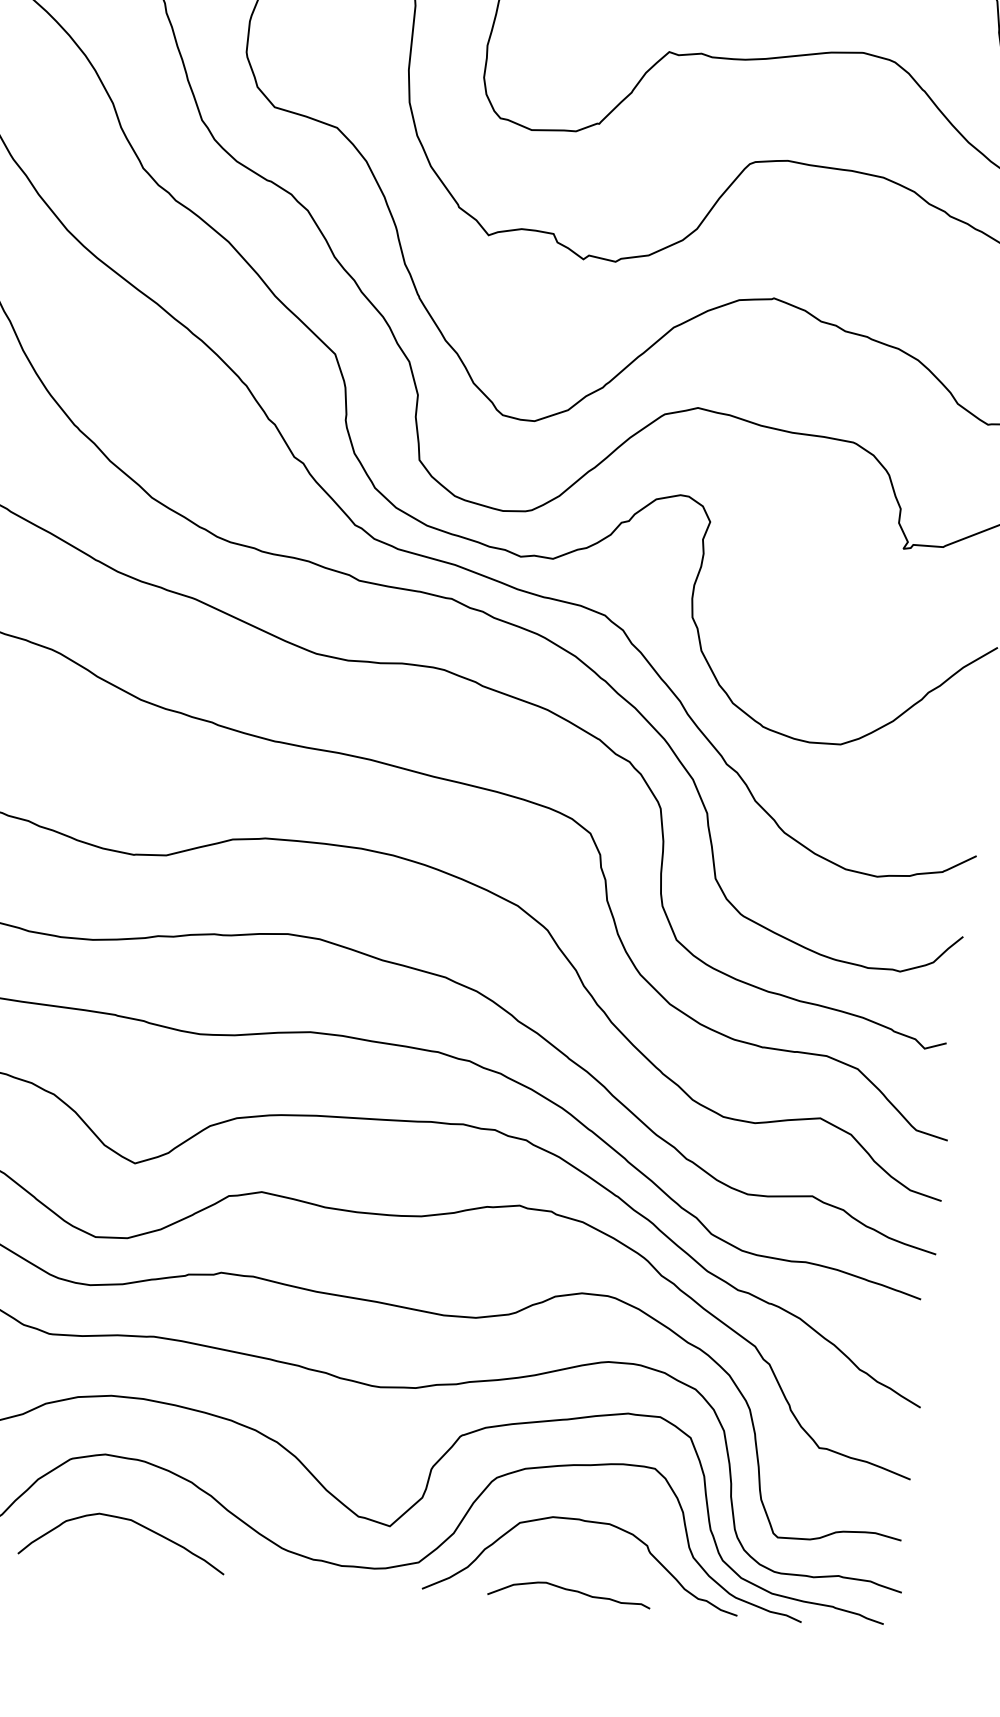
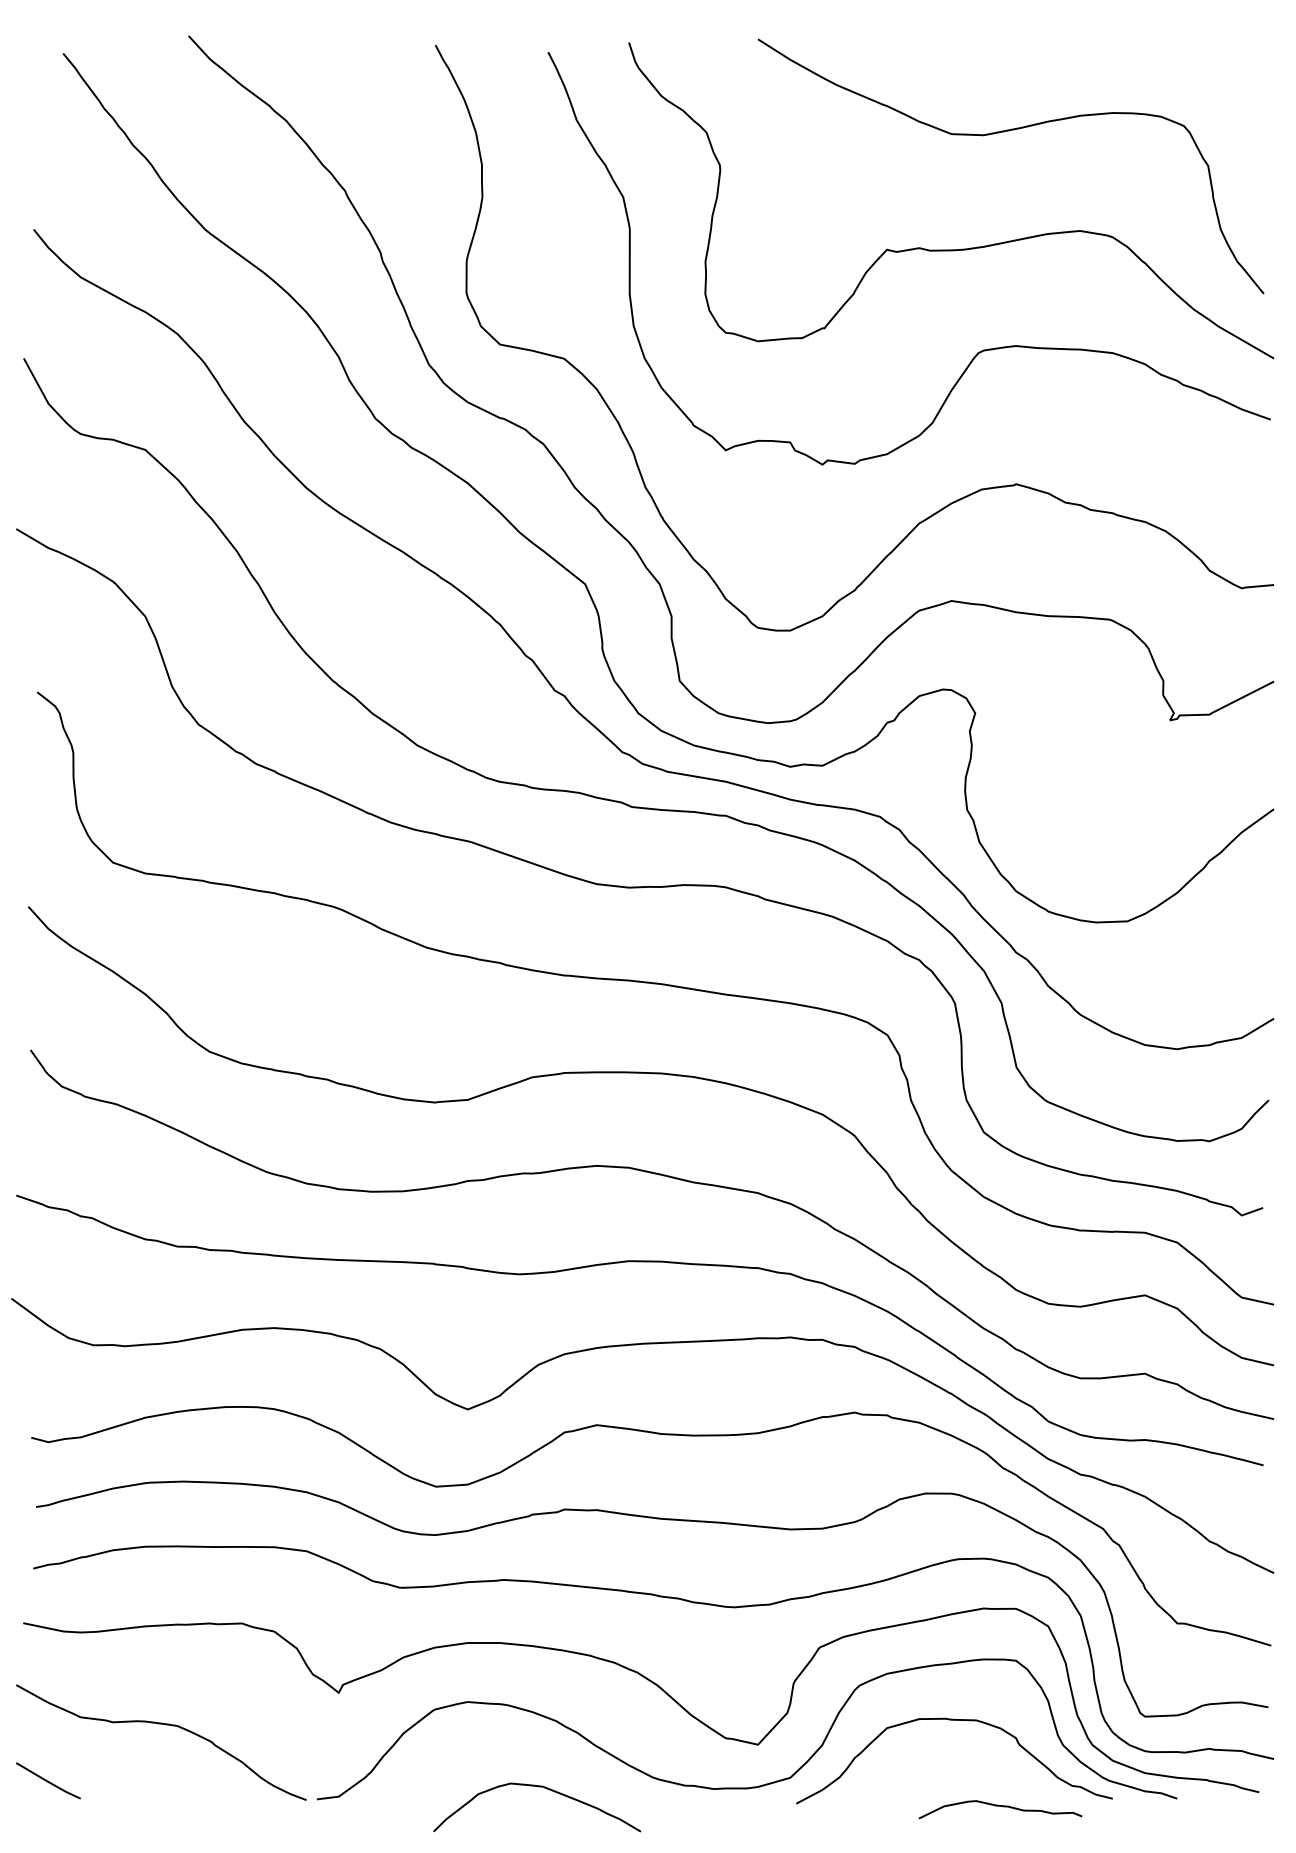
curve: (126, 1520) -> (538, 1787), moved
curve: (569, 1590) -> (1000, 1806), moved

